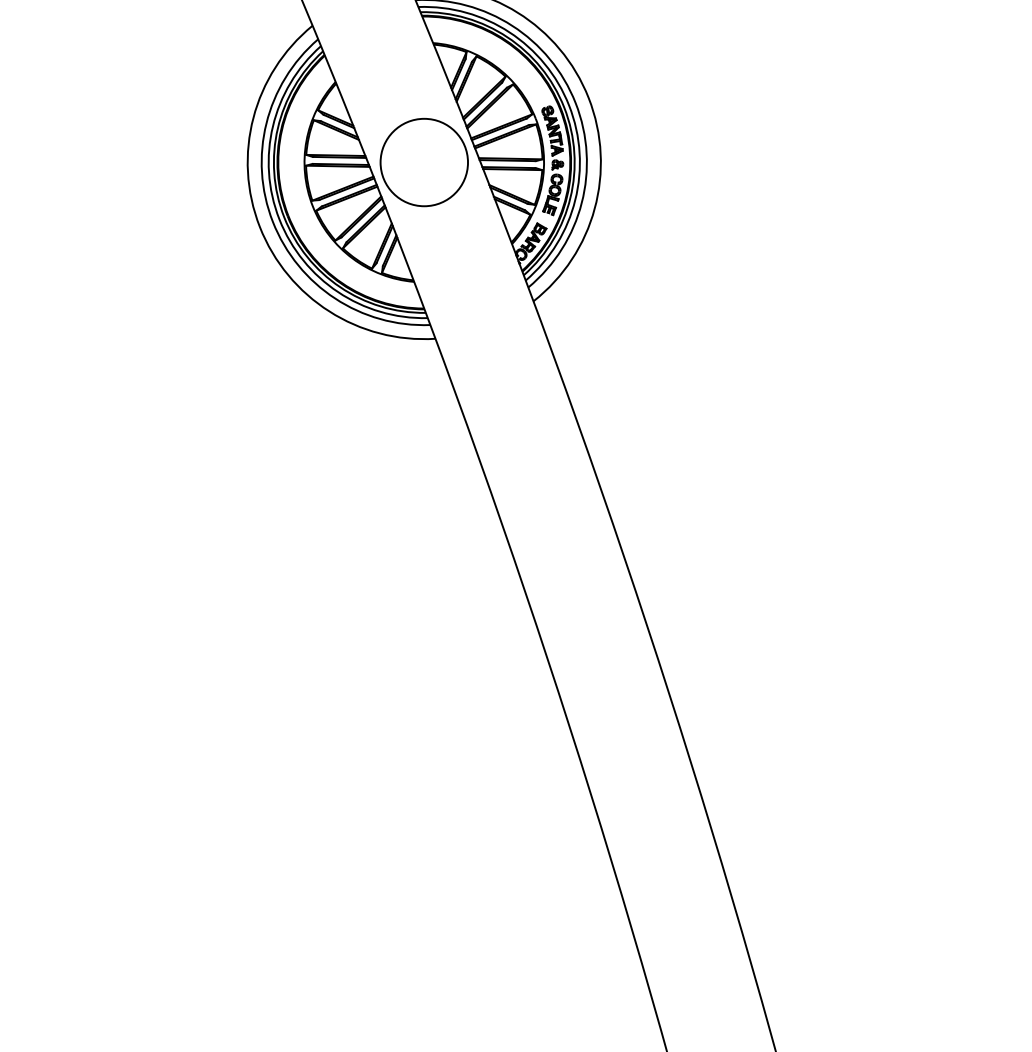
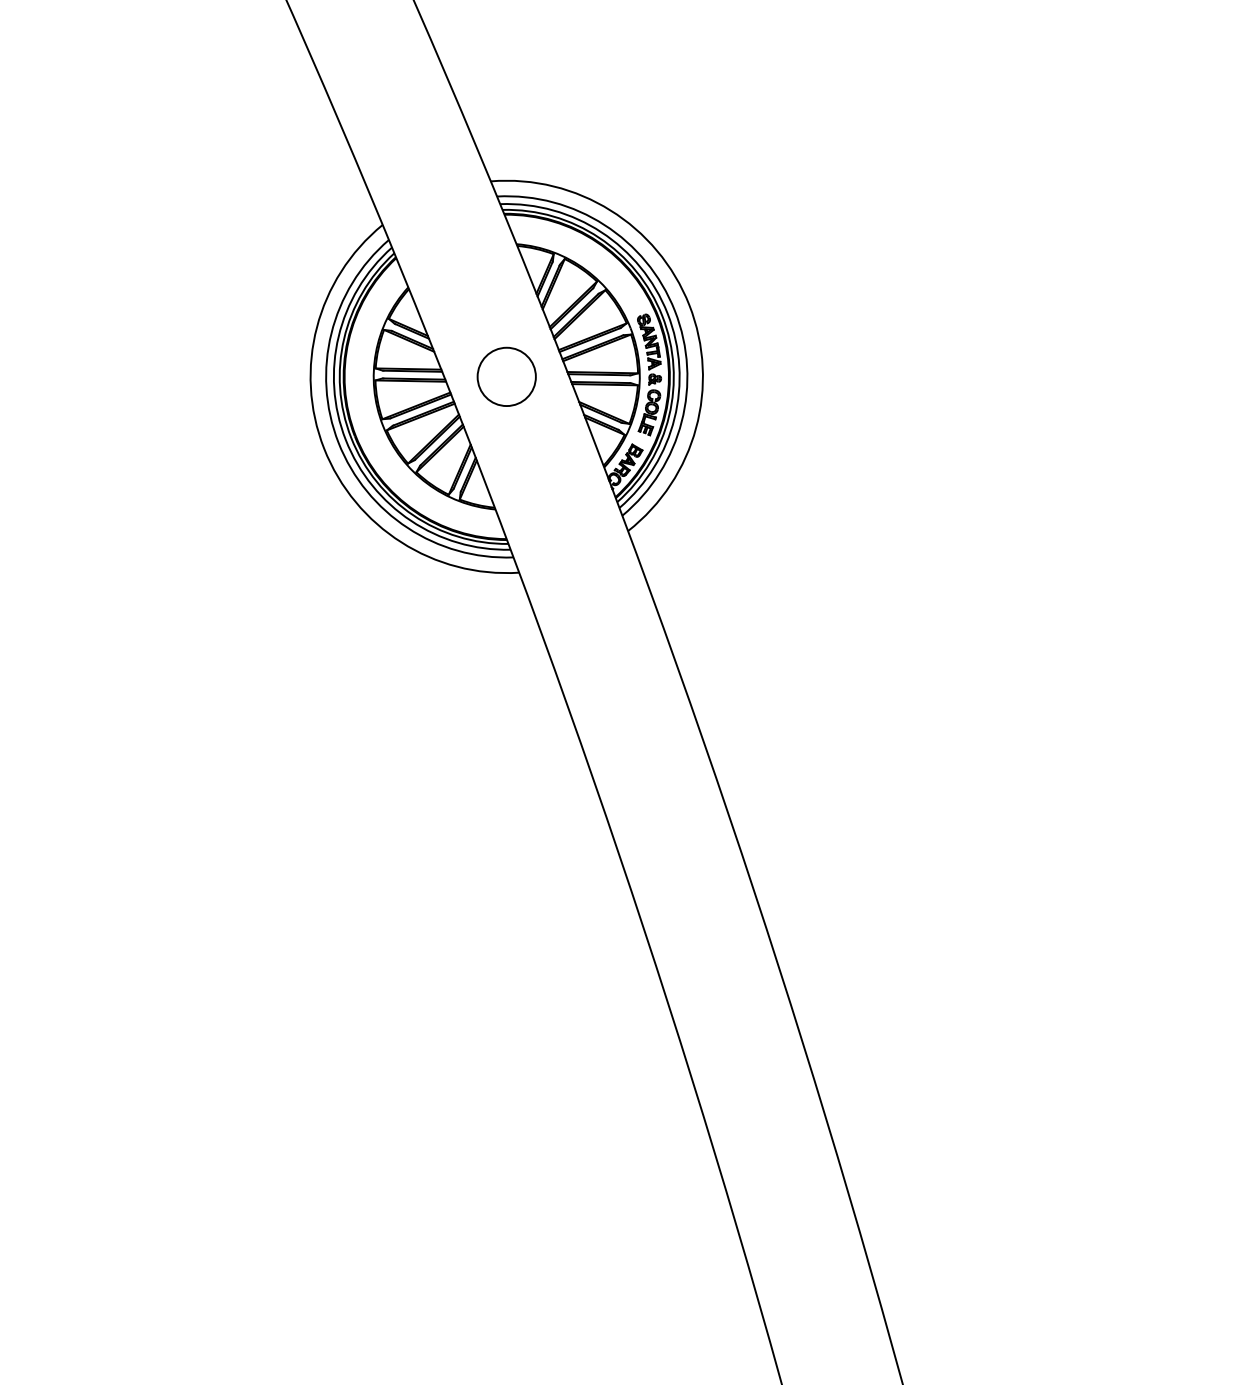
circle: (424, 162) -> (506, 376), size x0.6

